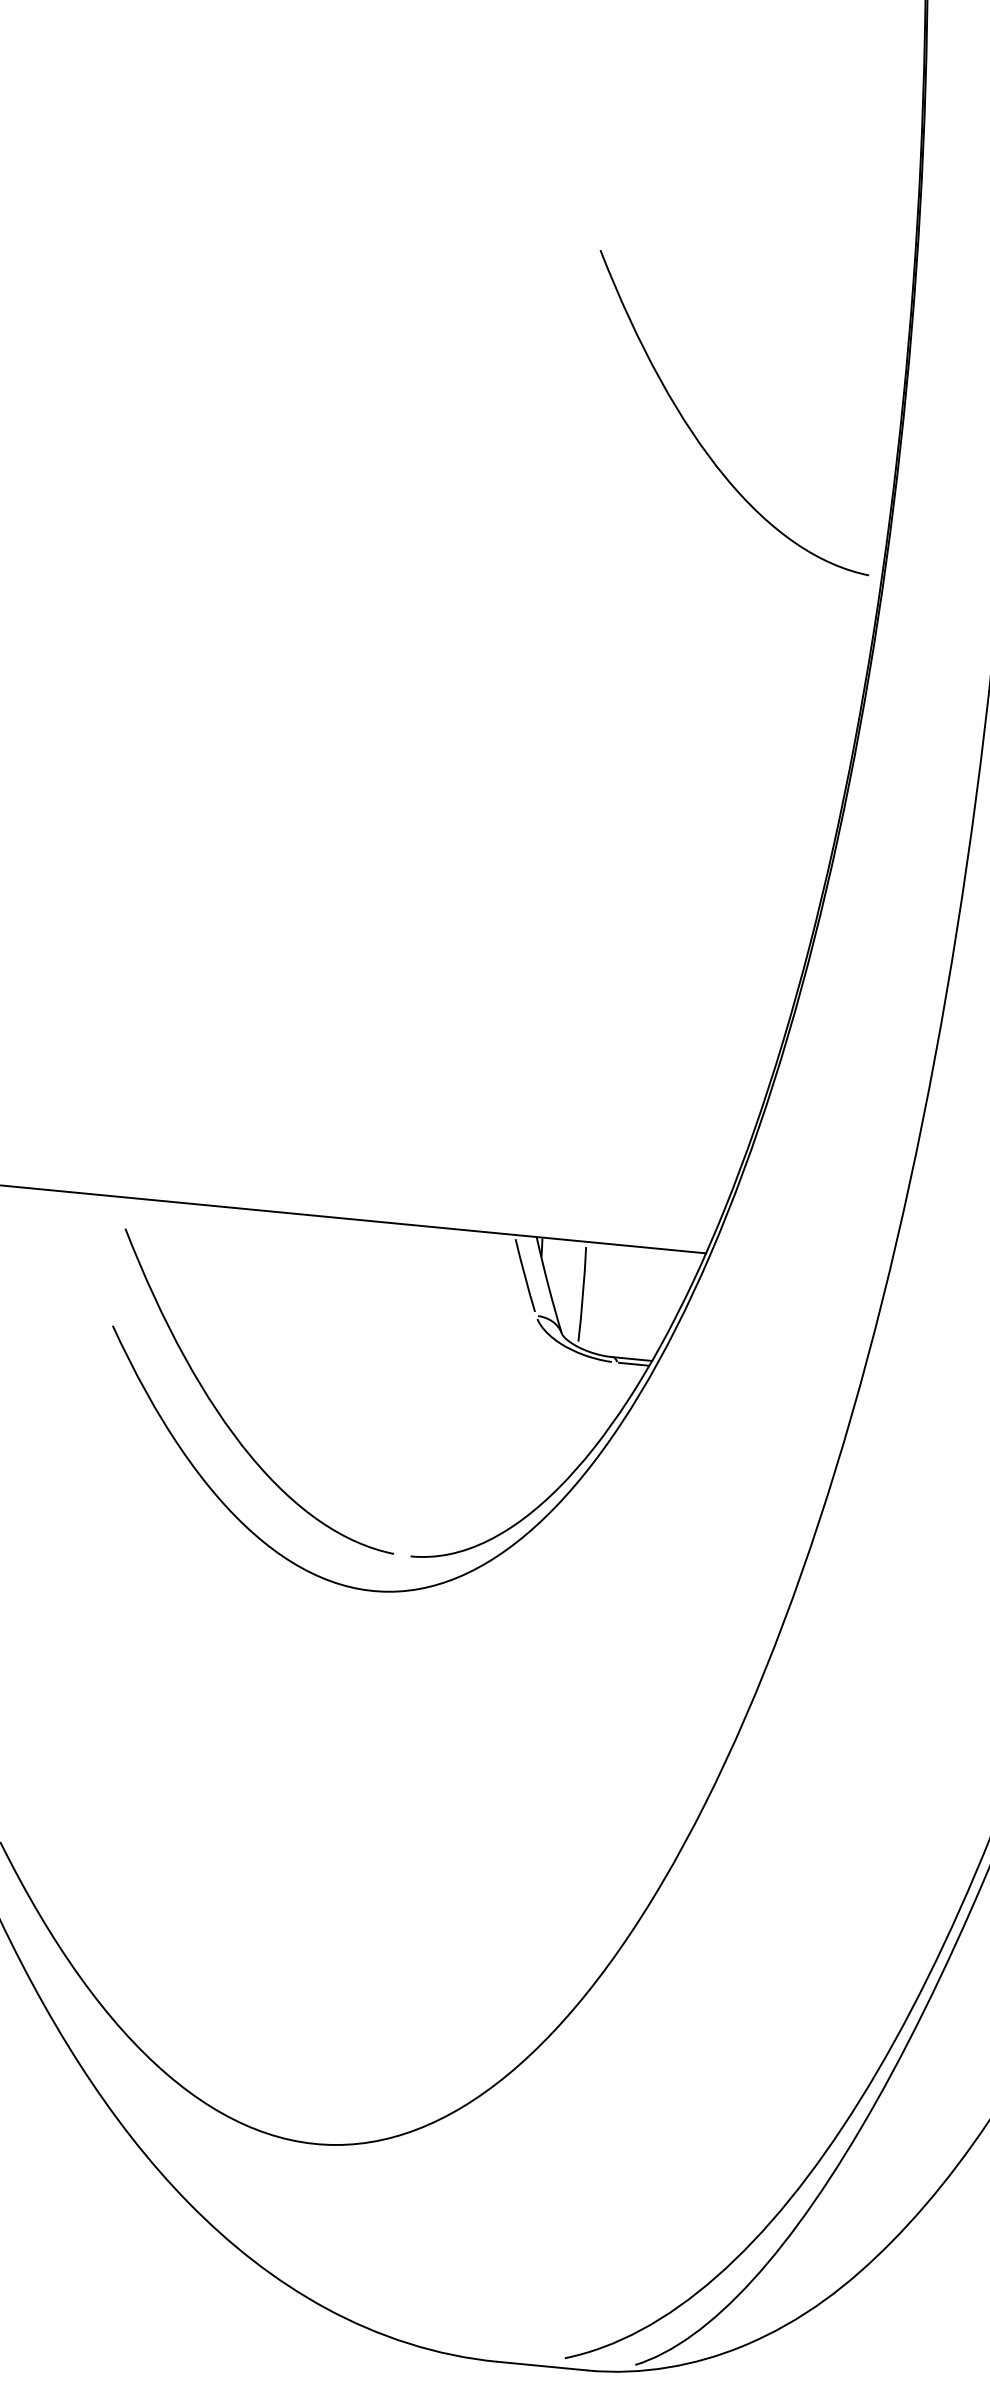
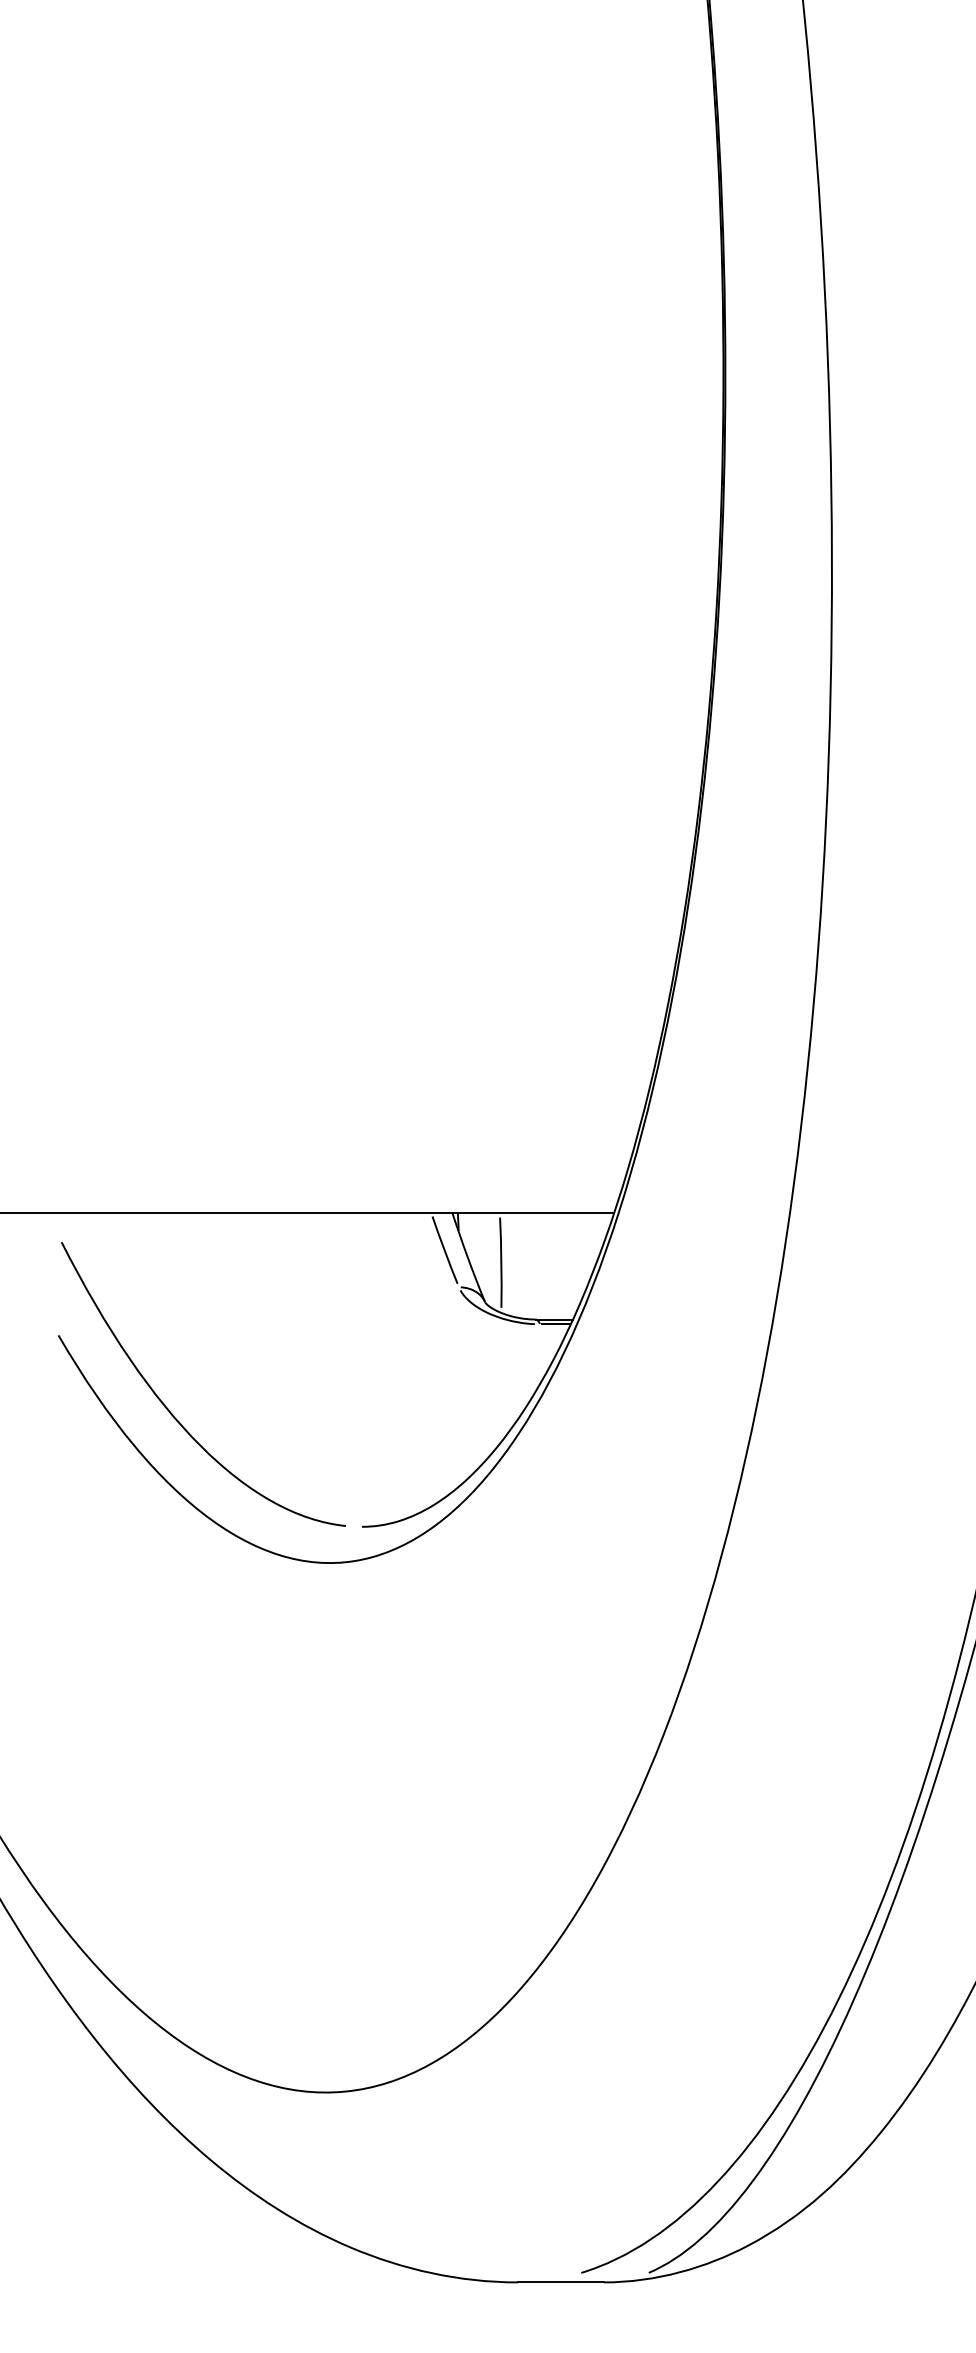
curve: (700, 441) -> (534, 443), removed

